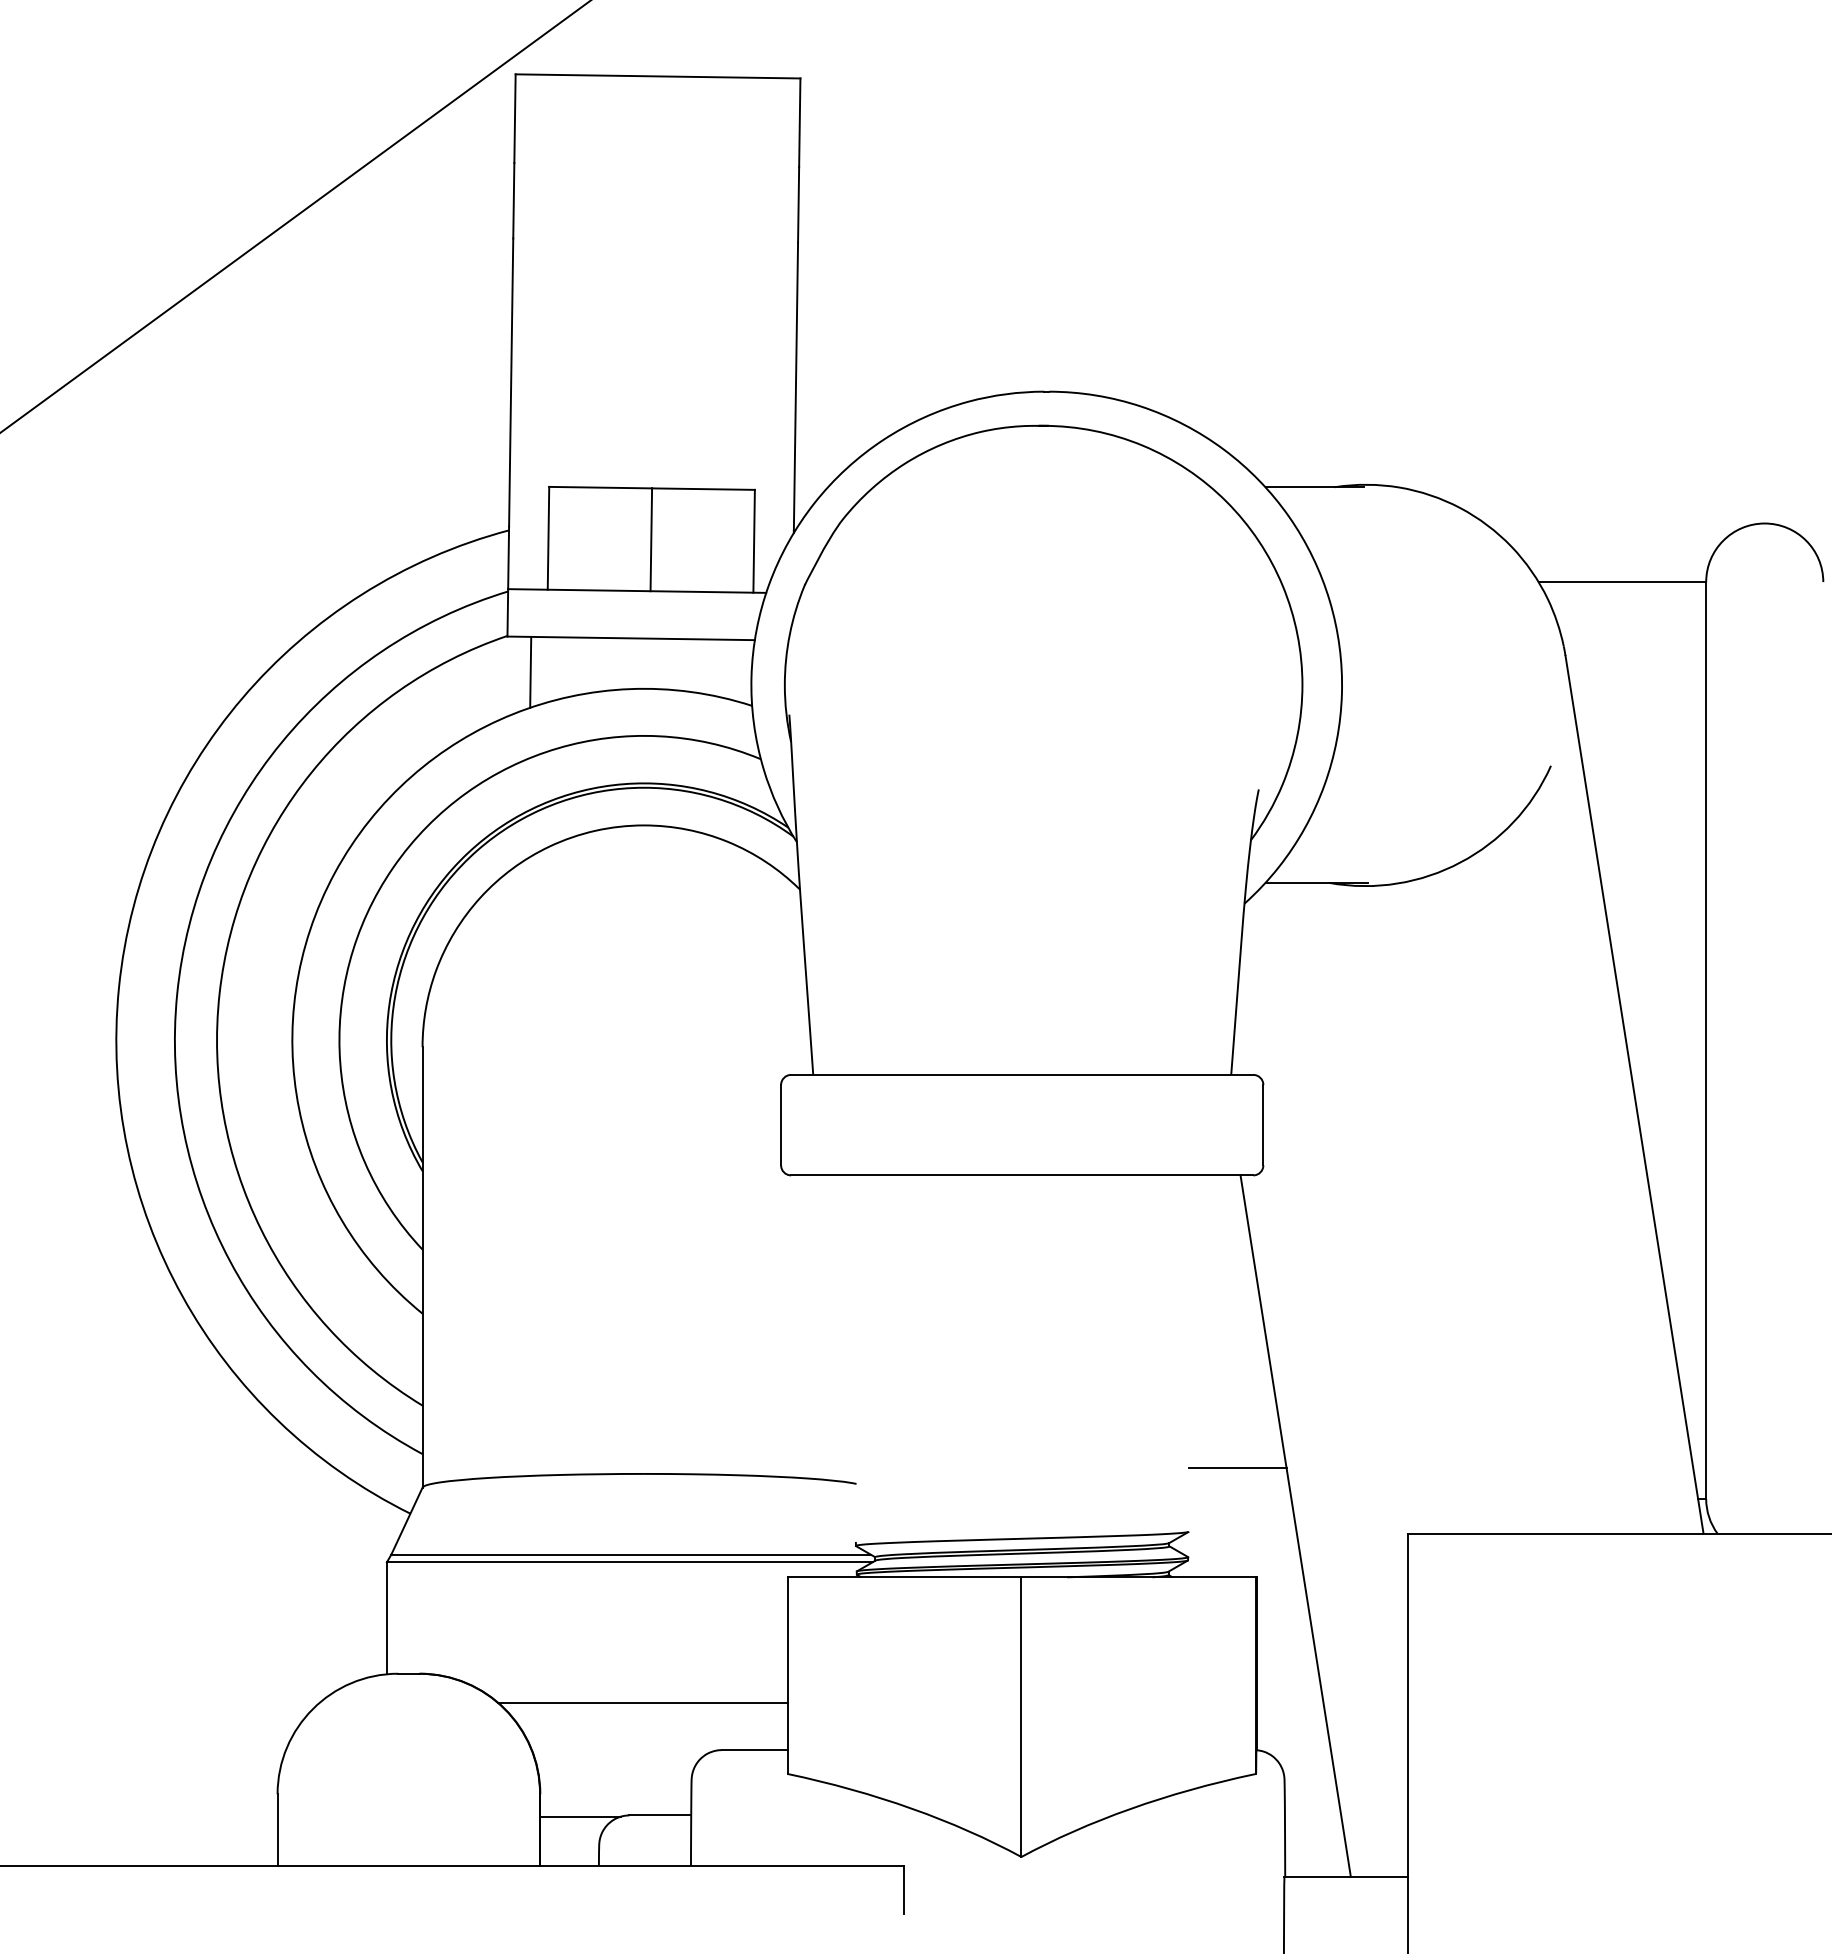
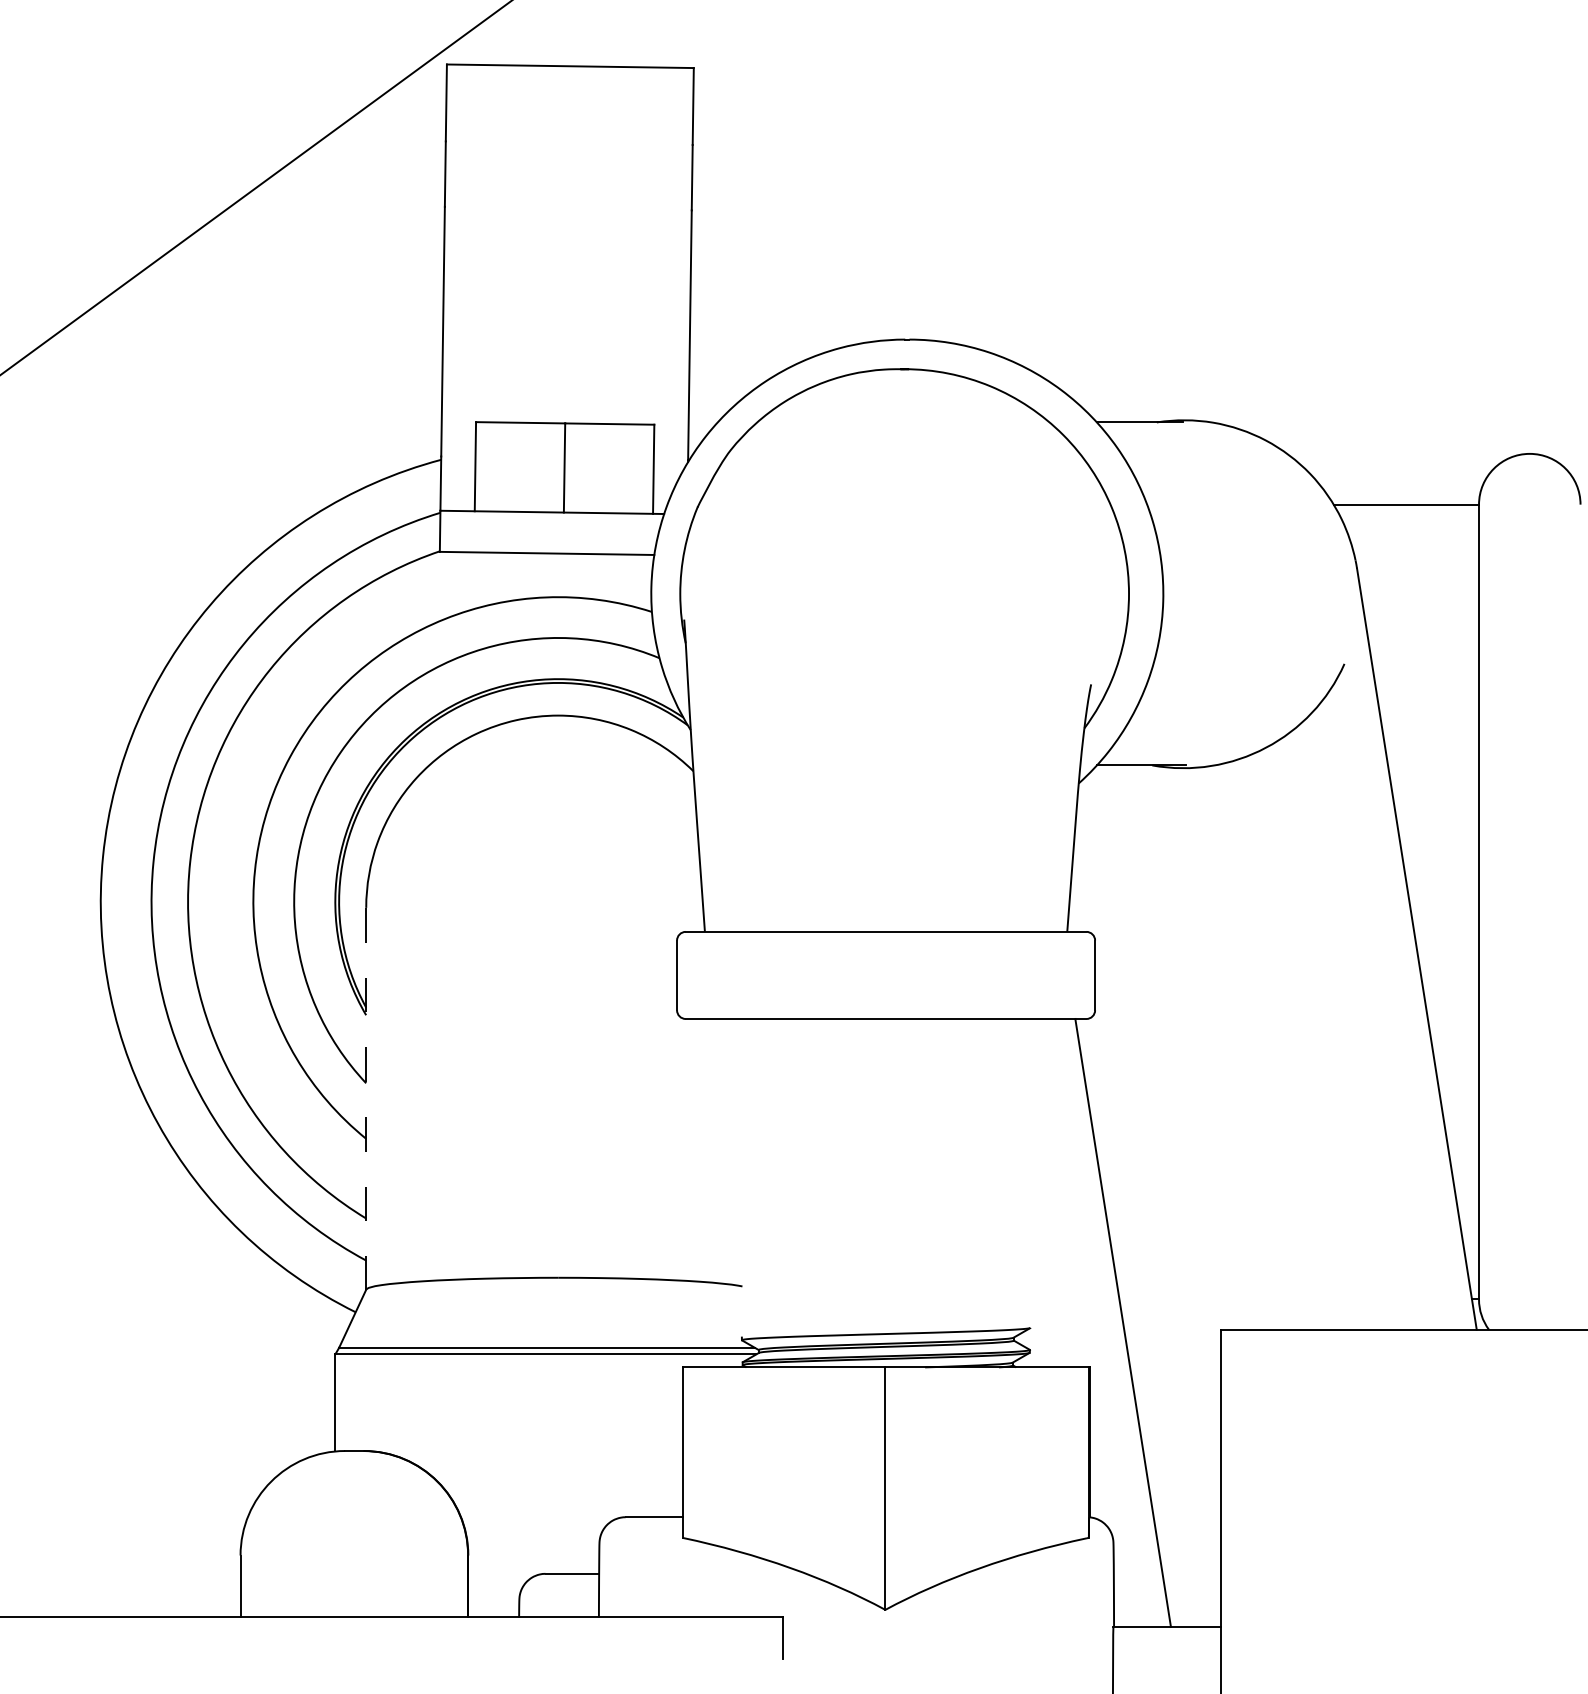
line: (530, 671) -> (459, 582), removed
line: (422, 1267) -> (366, 1098), solid -> dashed
line: (1237, 1467) -> (1072, 1272), removed
line: (642, 1702) -> (556, 1475), removed
line: (580, 1816) -> (503, 1574), removed

